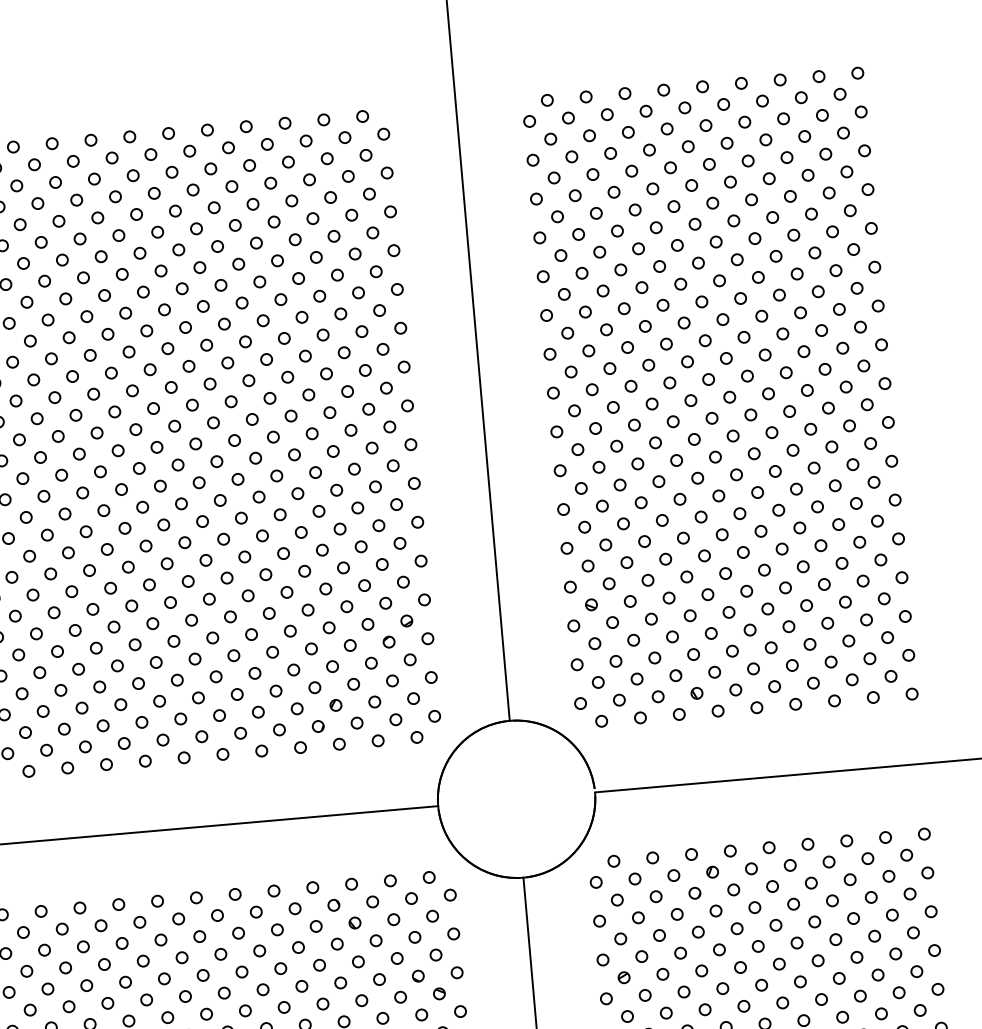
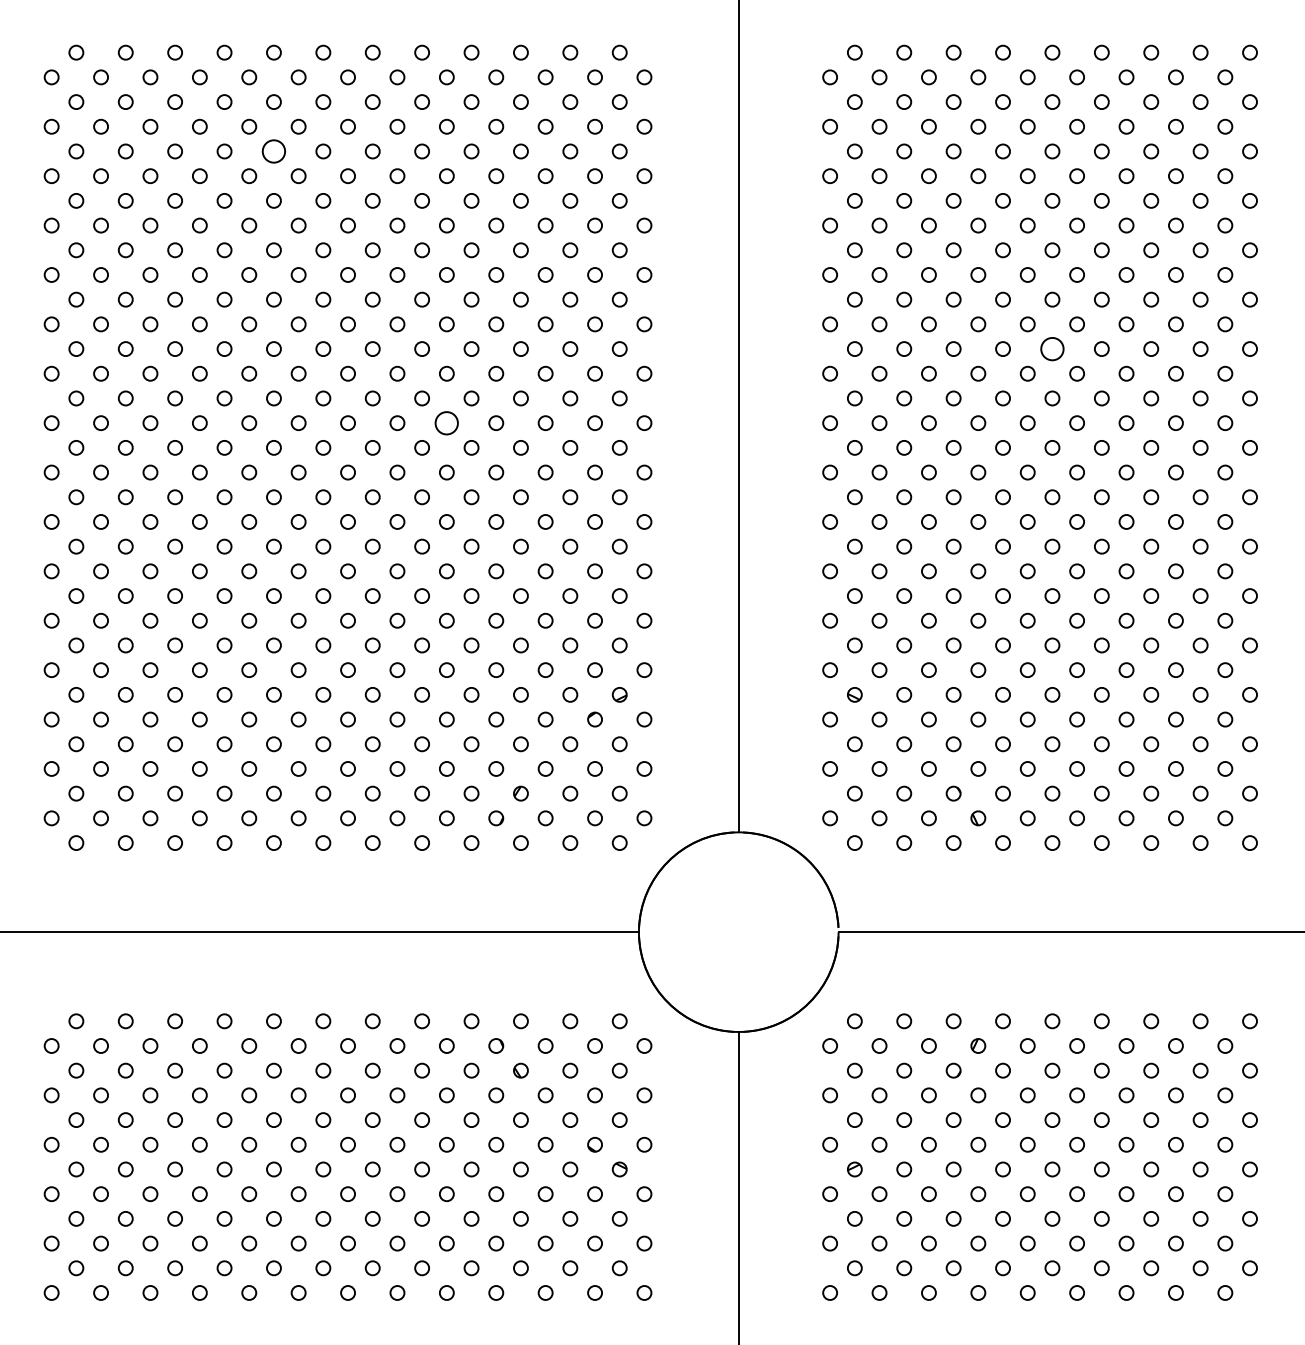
circle: (97, 217) -> (273, 151), size x1.6
circle: (722, 319) -> (1052, 348), size x1.6
circle: (251, 418) -> (446, 422), size x1.6

